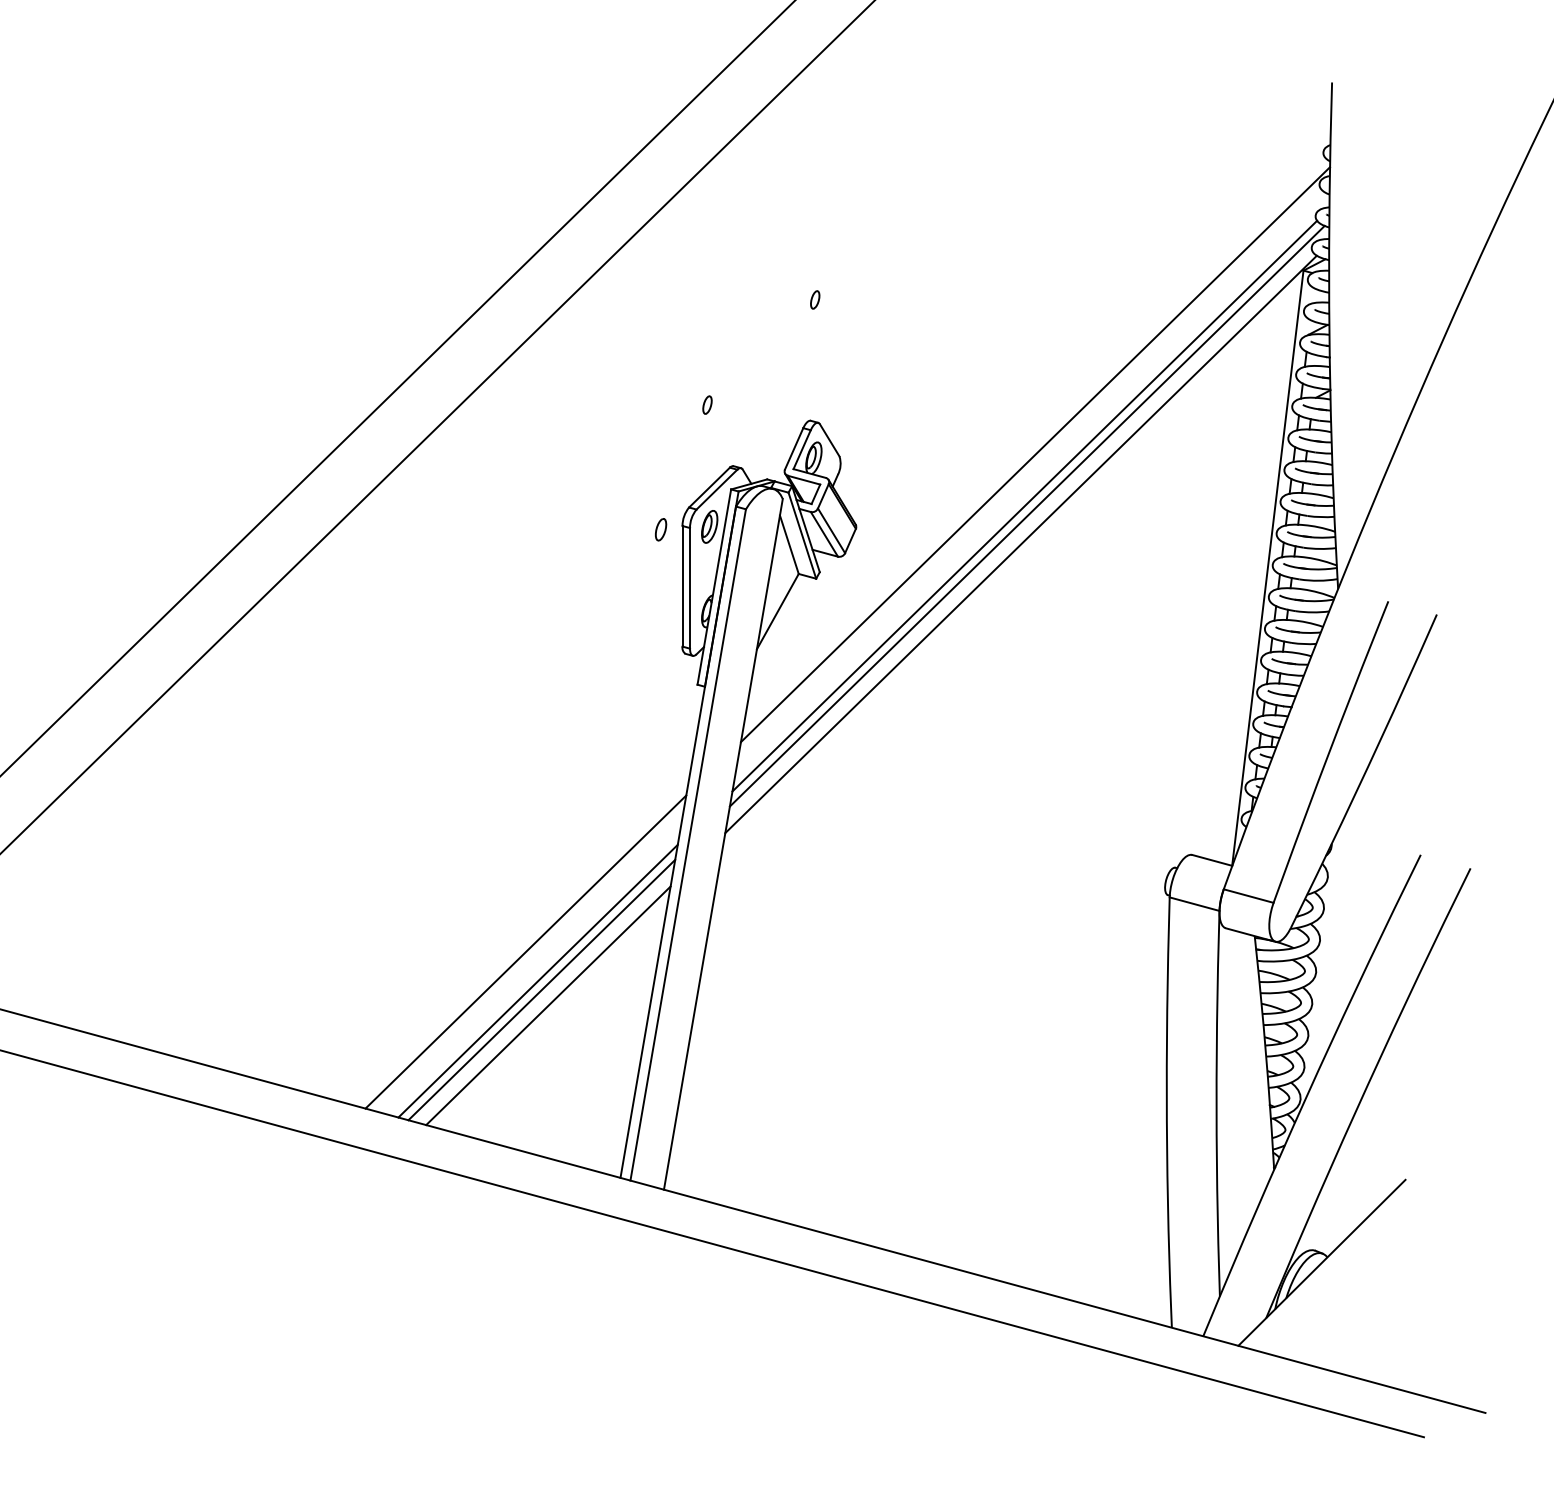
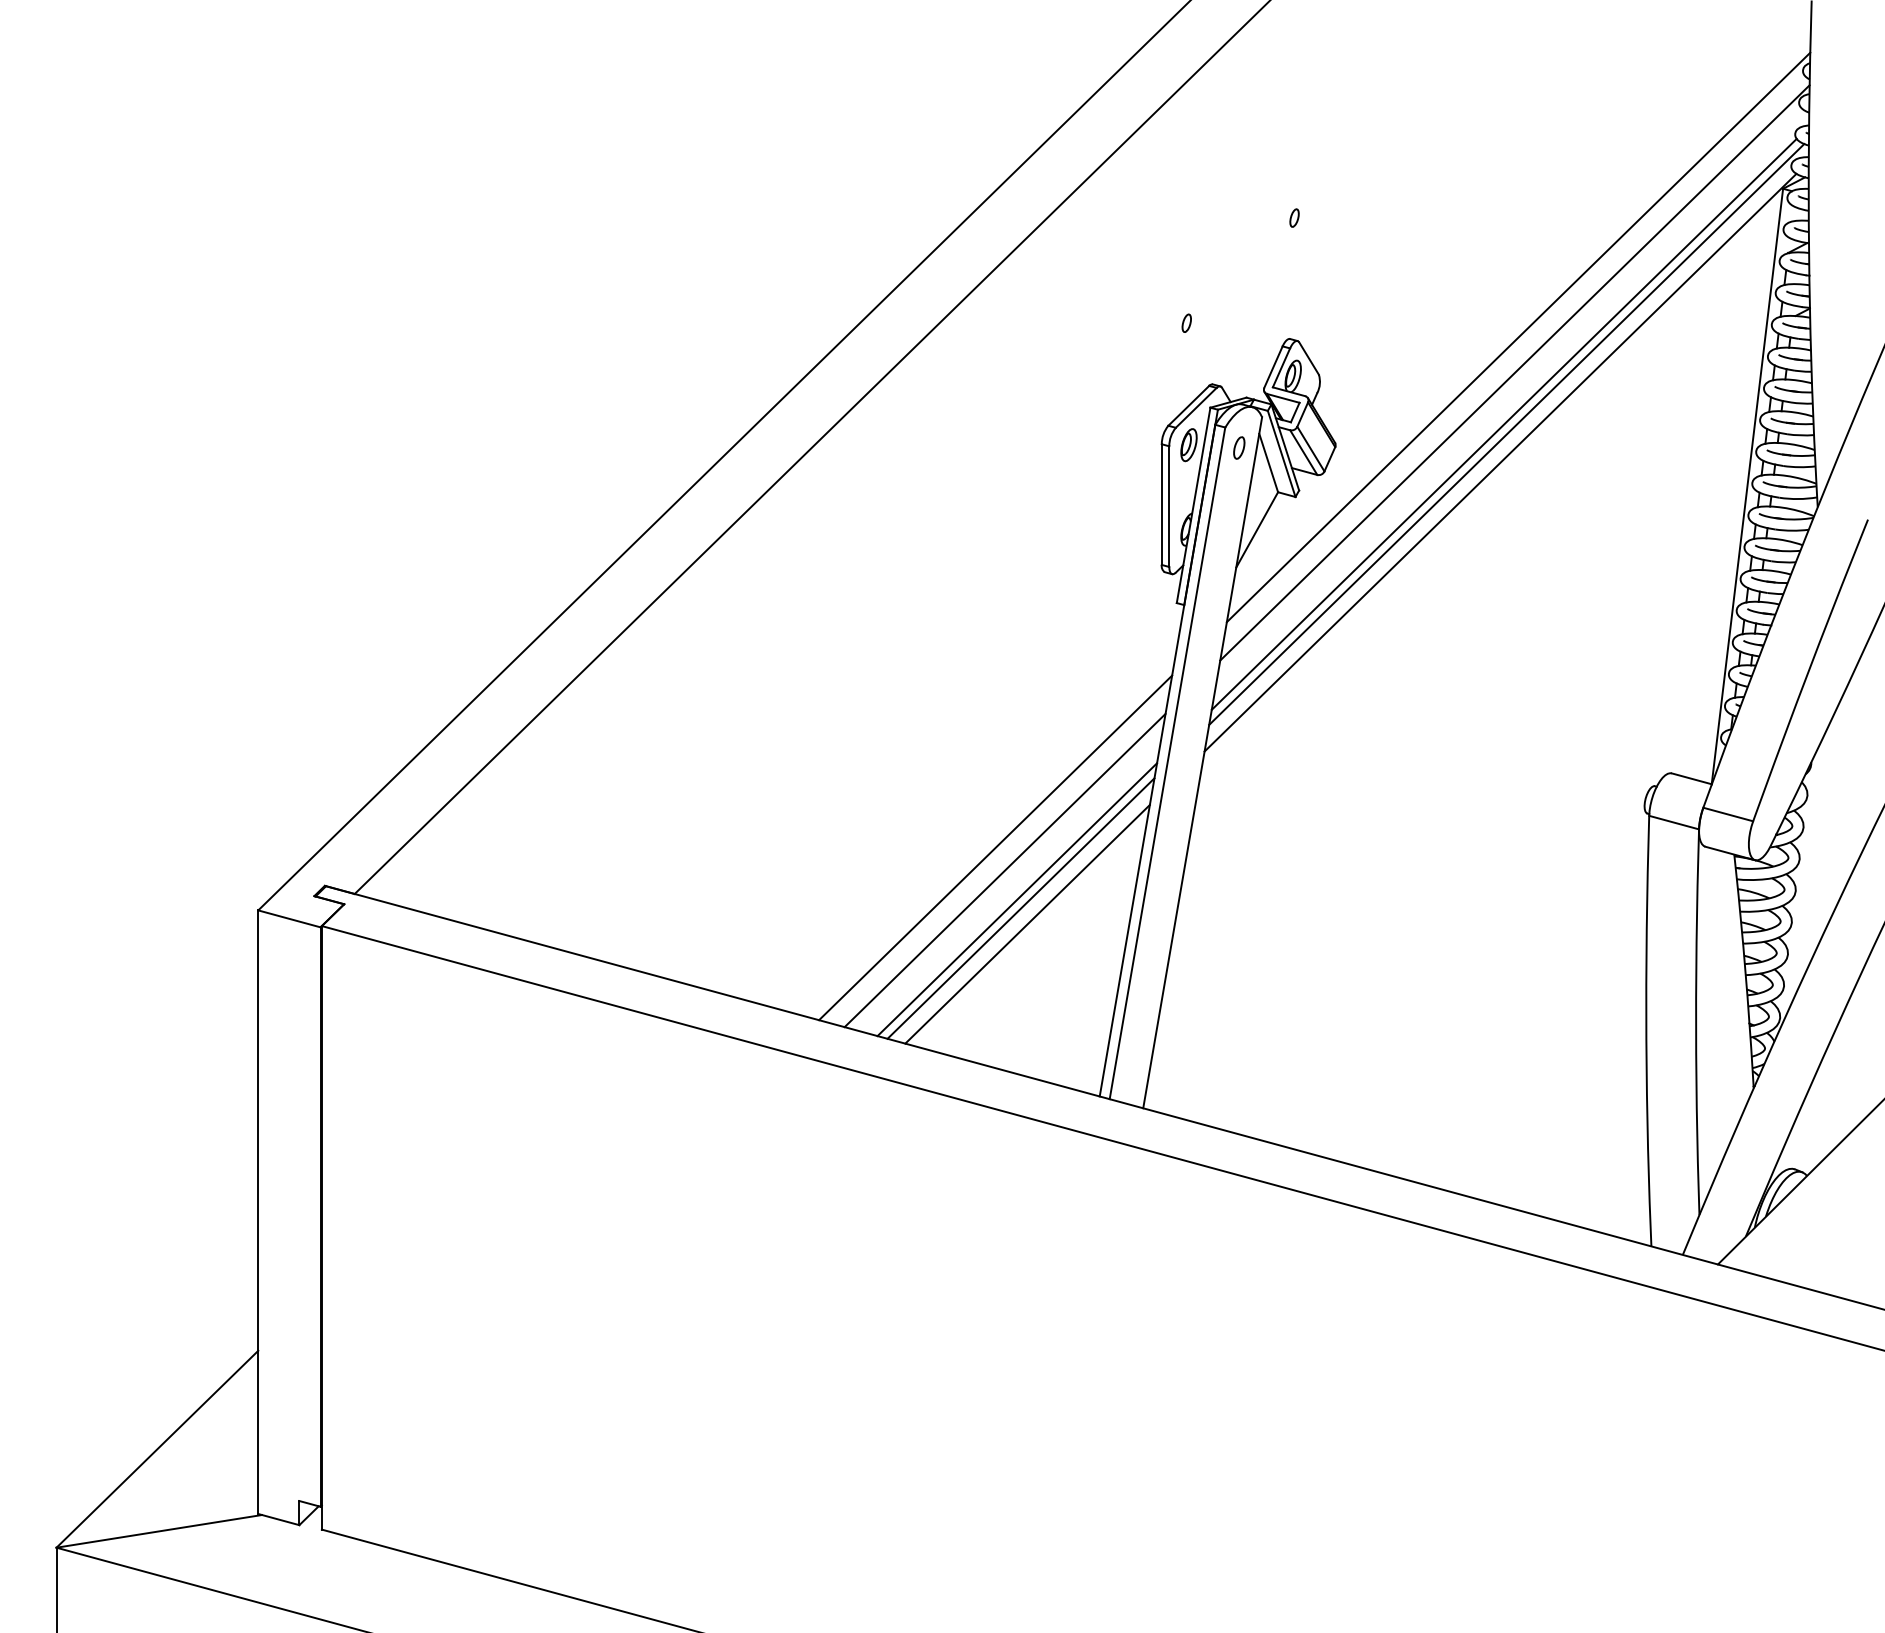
line: (1039, 419) -> (1518, 337), added
part: (661, 529) -> (1239, 447), moved
line: (516, 929) -> (995, 847), added

